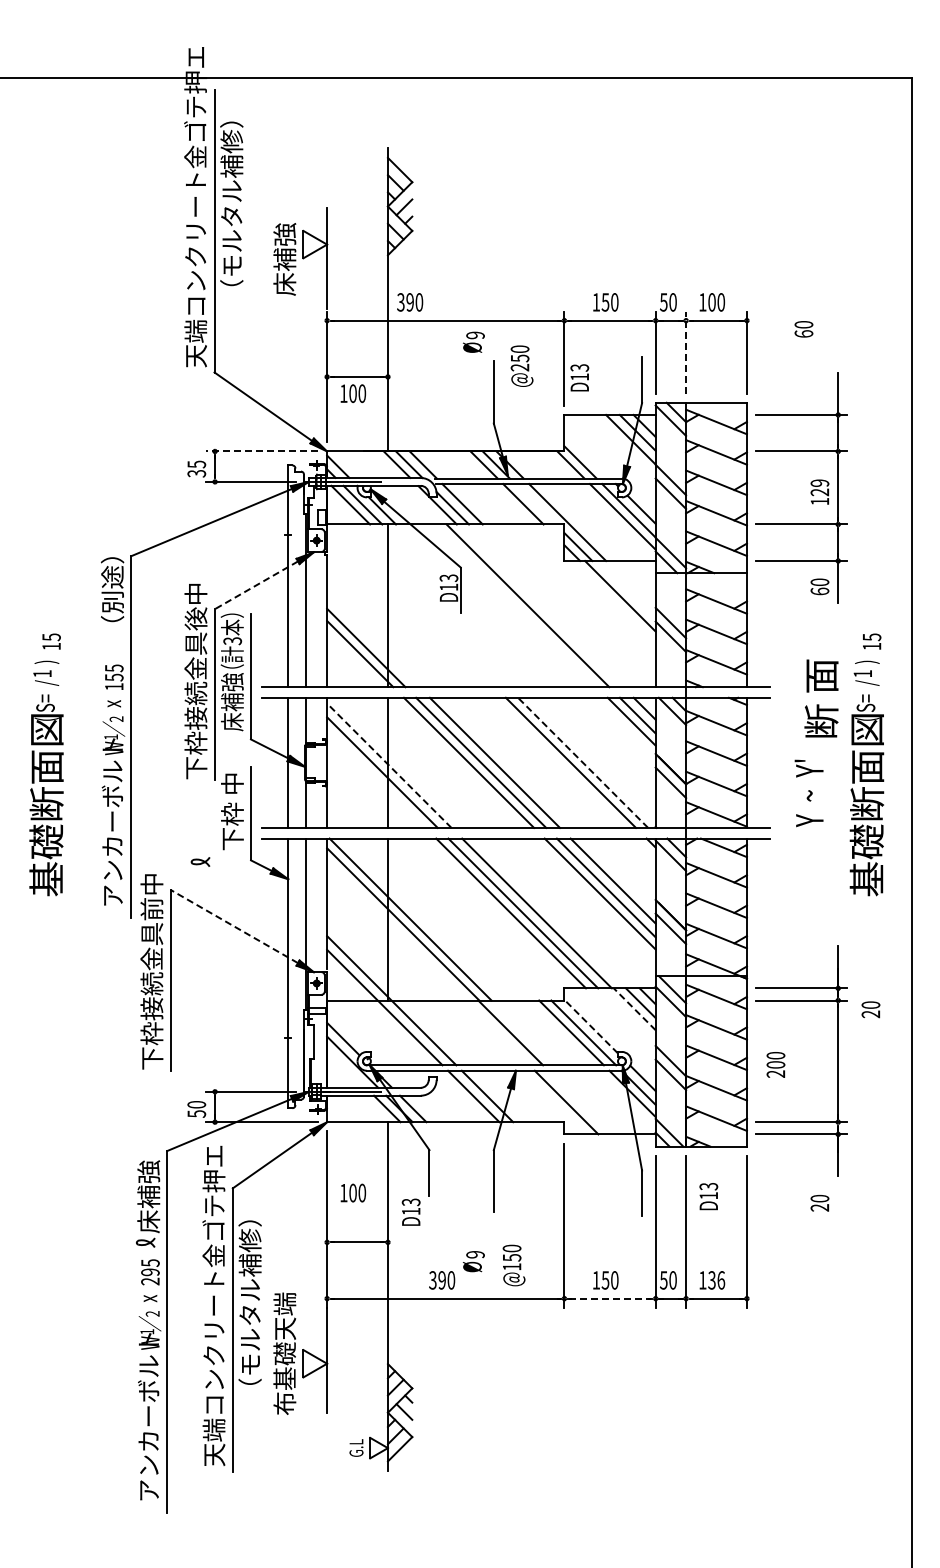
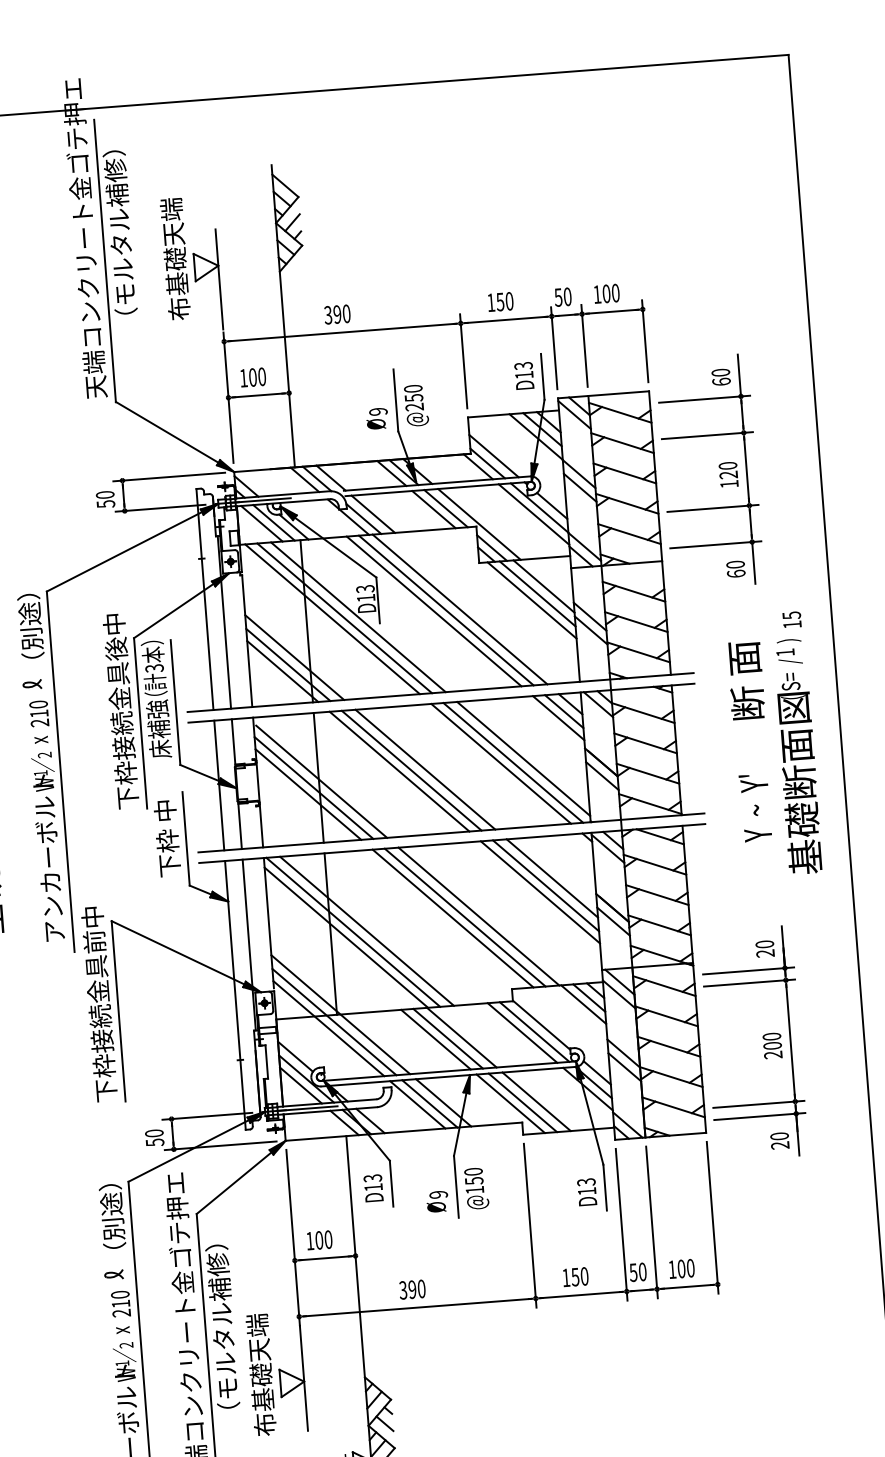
text: (284, 234) -> (175, 258), 床補強 -> 布基礎天端
text: (410, 302) -> (337, 314), moved
text: (803, 329) -> (720, 377), moved
text: (473, 341) -> (376, 417), moved
line: (686, 352) -> (584, 345), dashed -> solid
text: (521, 365) -> (415, 404), moved
text: (579, 377) -> (524, 375), moved
text: (353, 393) -> (253, 377), moved
line: (261, 451) -> (168, 477), dashed -> solid
line: (587, 455) -> (494, 456), added
text: (196, 468) -> (105, 499), 35 -> 50
text: (819, 482) -> (727, 465), 129 -> 120
line: (535, 504) -> (446, 508), added
line: (255, 585) -> (173, 611), dashed -> solid
line: (626, 588) -> (543, 585), added
line: (613, 601) -> (531, 599), added
line: (413, 605) -> (332, 618), added
line: (425, 605) -> (344, 618), added
line: (439, 605) -> (358, 616), added
line: (515, 605) -> (433, 611), added
line: (541, 605) -> (459, 609), added
line: (373, 641) -> (295, 657), added
text: (113, 677) -> (38, 713), 155 -> 210
line: (593, 759) -> (523, 758), added
line: (582, 762) -> (512, 762), dashed -> solid
line: (390, 766) -> (321, 781), dashed -> solid
line: (376, 778) -> (308, 794), added
text: (808, 793) -> (754, 808), moved
part: (200, 861) -> (32, 684), moved
line: (424, 919) -> (367, 931), added
line: (234, 926) -> (178, 952), dashed -> solid
line: (634, 1009) -> (583, 1004), dashed -> solid
text: (870, 1009) -> (764, 948), moved
line: (378, 1013) -> (328, 1028), added
line: (591, 1026) -> (541, 1025), dashed -> solid
line: (484, 1032) -> (435, 1039), added
line: (496, 1032) -> (447, 1038), added
text: (775, 1064) -> (772, 1045), moved
line: (346, 1067) -> (300, 1084), added
line: (461, 1096) -> (417, 1104), added
line: (554, 1102) -> (510, 1103), added
line: (580, 1102) -> (536, 1101), added
text: (148, 1192) -> (112, 1224), 床補強 -> （別途）
text: (353, 1192) -> (319, 1239), moved
text: (708, 1196) -> (586, 1192), moved
text: (819, 1203) -> (779, 1141), moved
text: (410, 1211) -> (372, 1187), moved
text: (473, 1261) -> (437, 1201), moved
text: (513, 1265) -> (476, 1188), moved
text: (150, 1267) -> (120, 1299), 295 -> 210
text: (716, 1280) -> (686, 1268), 136 -> 100
line: (610, 1298) -> (581, 1294), dashed -> solid

